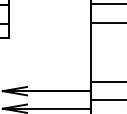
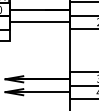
line: (50, 13) -> (40, 22), added

